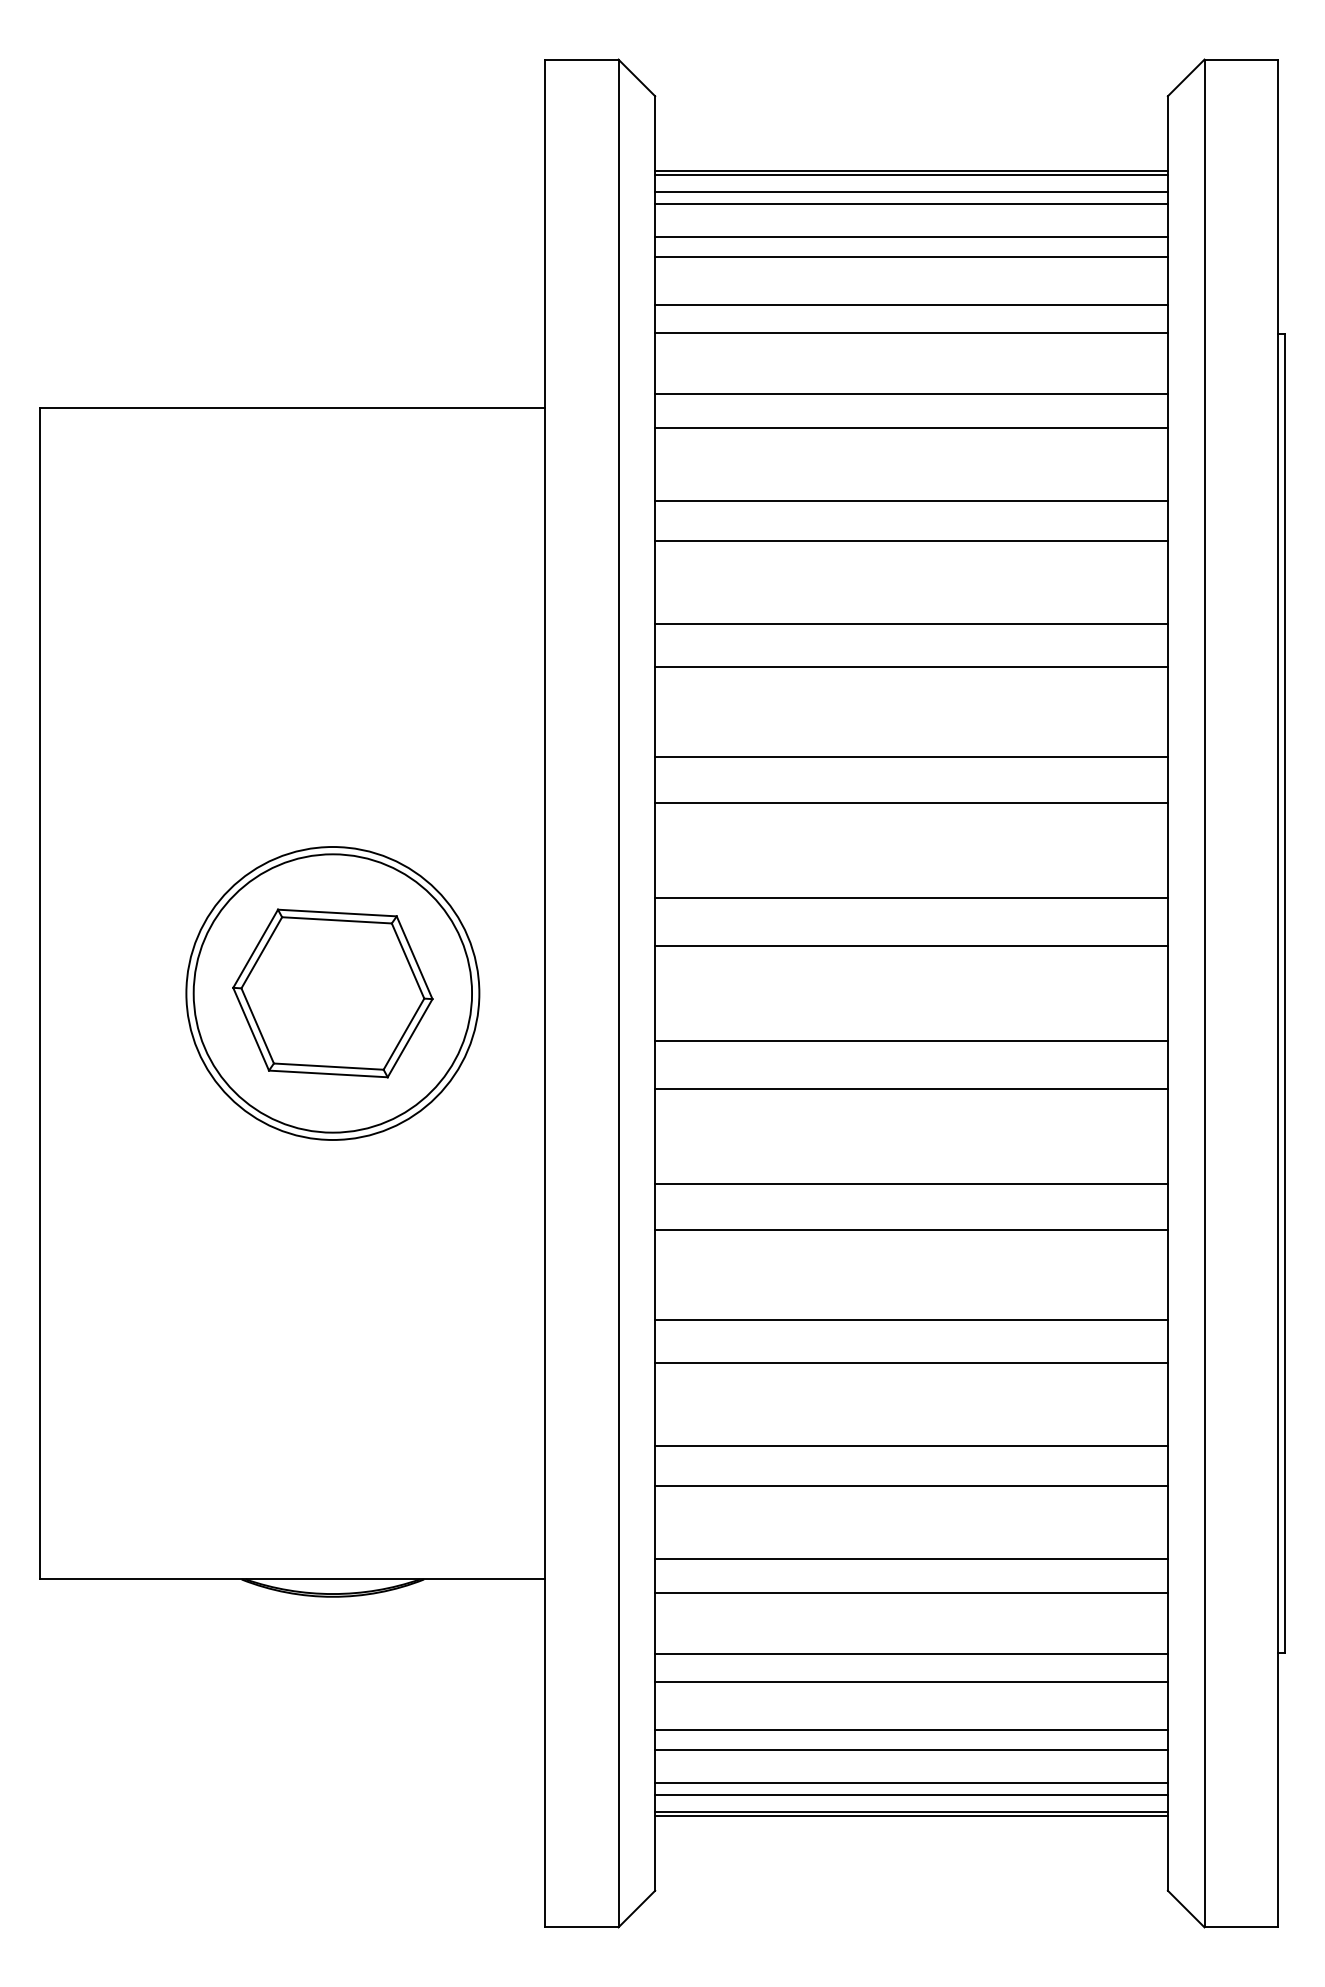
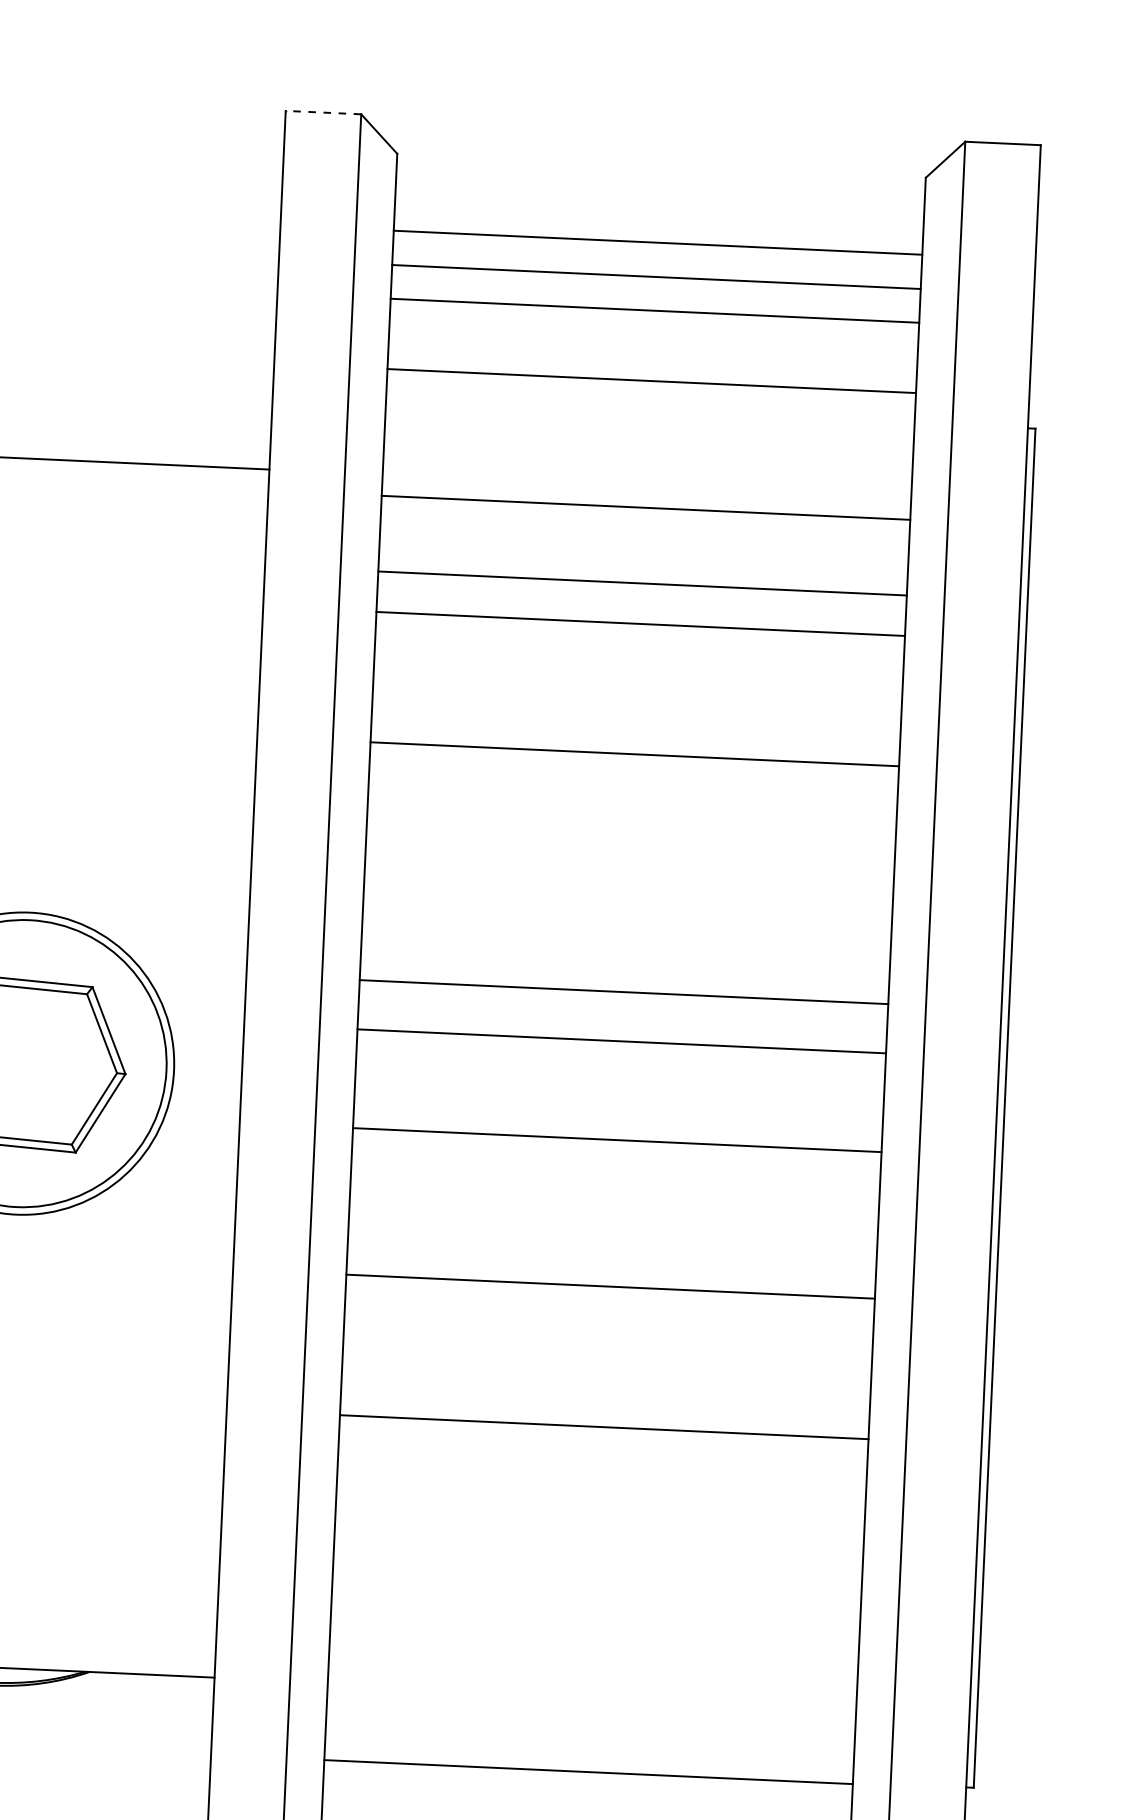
line: (581, 59) -> (323, 112), solid -> dashed
line: (911, 175) -> (657, 247), removed
line: (911, 191) -> (657, 264), removed
line: (911, 257) -> (653, 332), removed
line: (911, 332) -> (650, 409), removed
line: (911, 394) -> (647, 473), removed
line: (911, 623) -> (636, 709), removed
line: (911, 757) -> (630, 847), removed
line: (911, 803) -> (628, 894), removed
line: (911, 1089) -> (615, 1189), removed
line: (911, 1229) -> (608, 1334), removed
line: (911, 1363) -> (602, 1472), removed
line: (911, 1446) -> (598, 1557), removed
line: (911, 1485) -> (596, 1597), removed
line: (911, 1558) -> (593, 1673), removed
line: (911, 1592) -> (591, 1708), removed
line: (911, 1681) -> (587, 1799), removed

